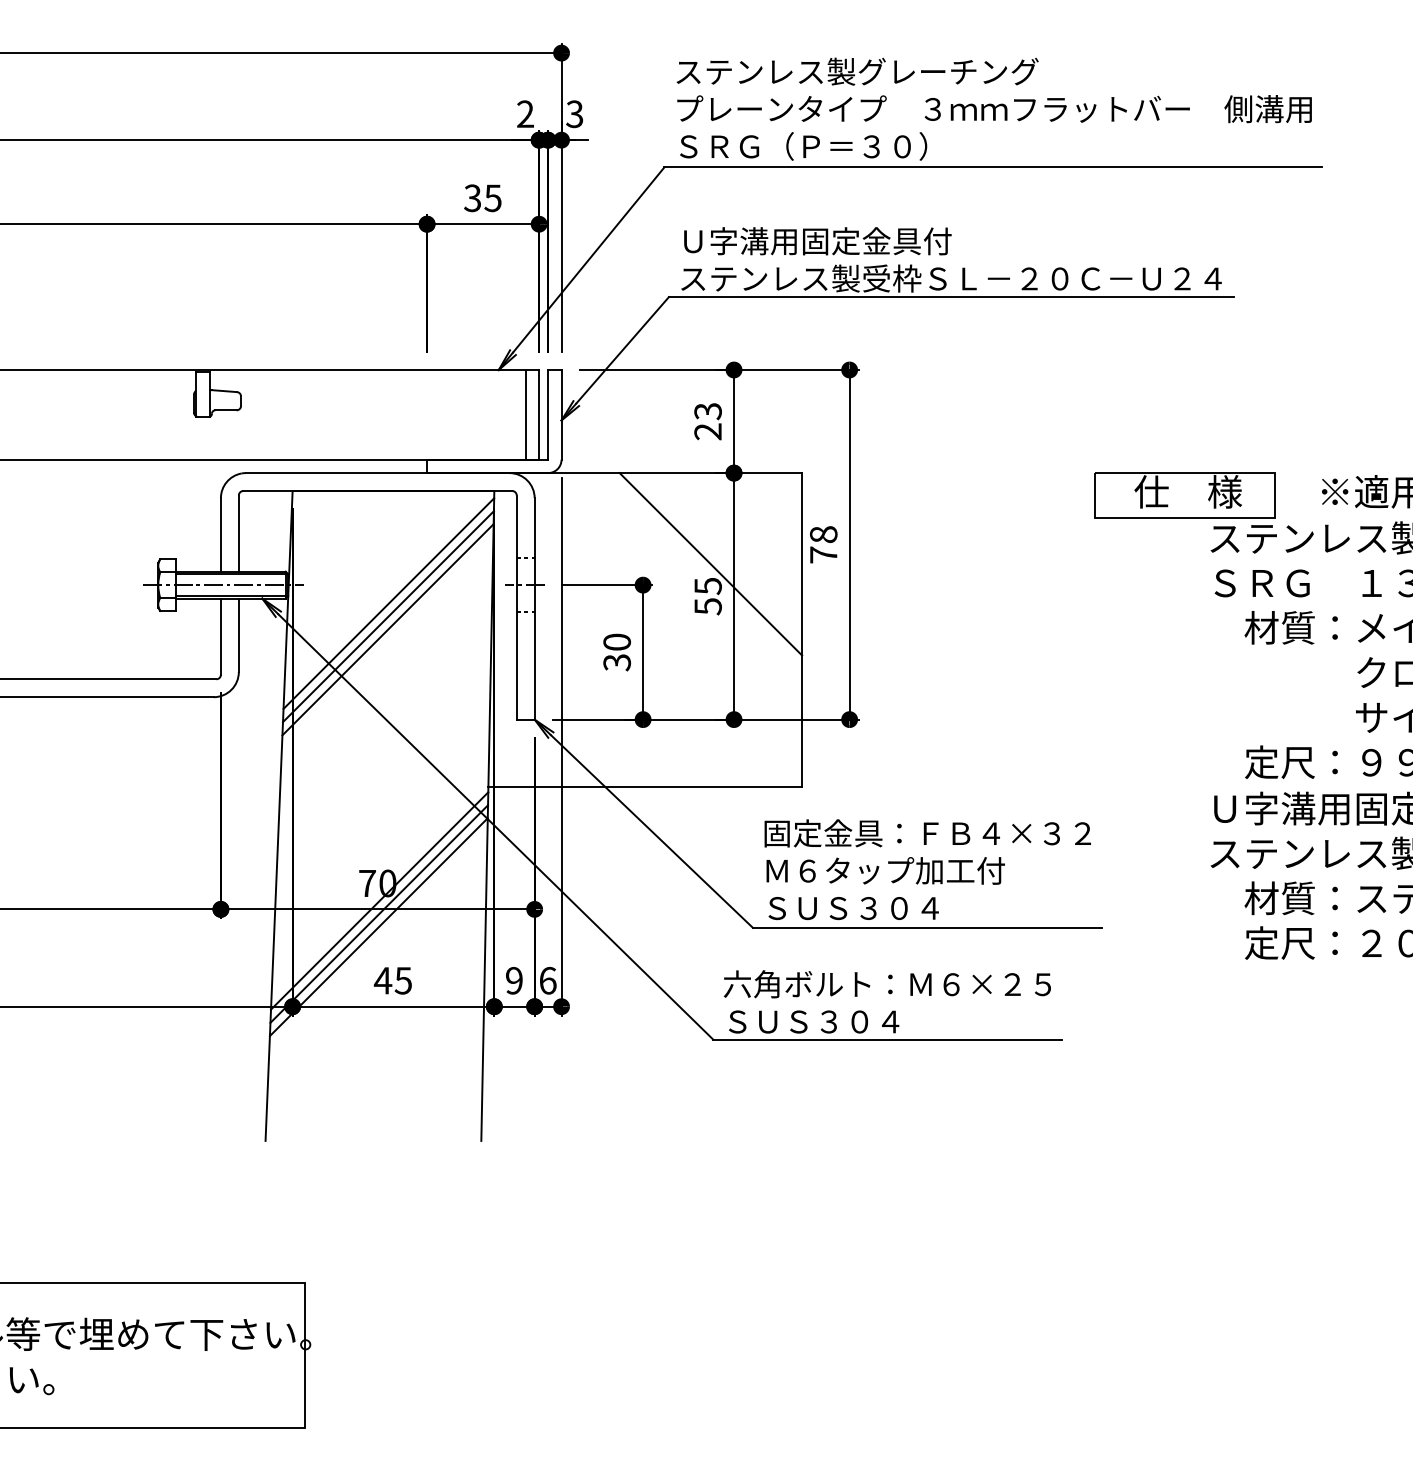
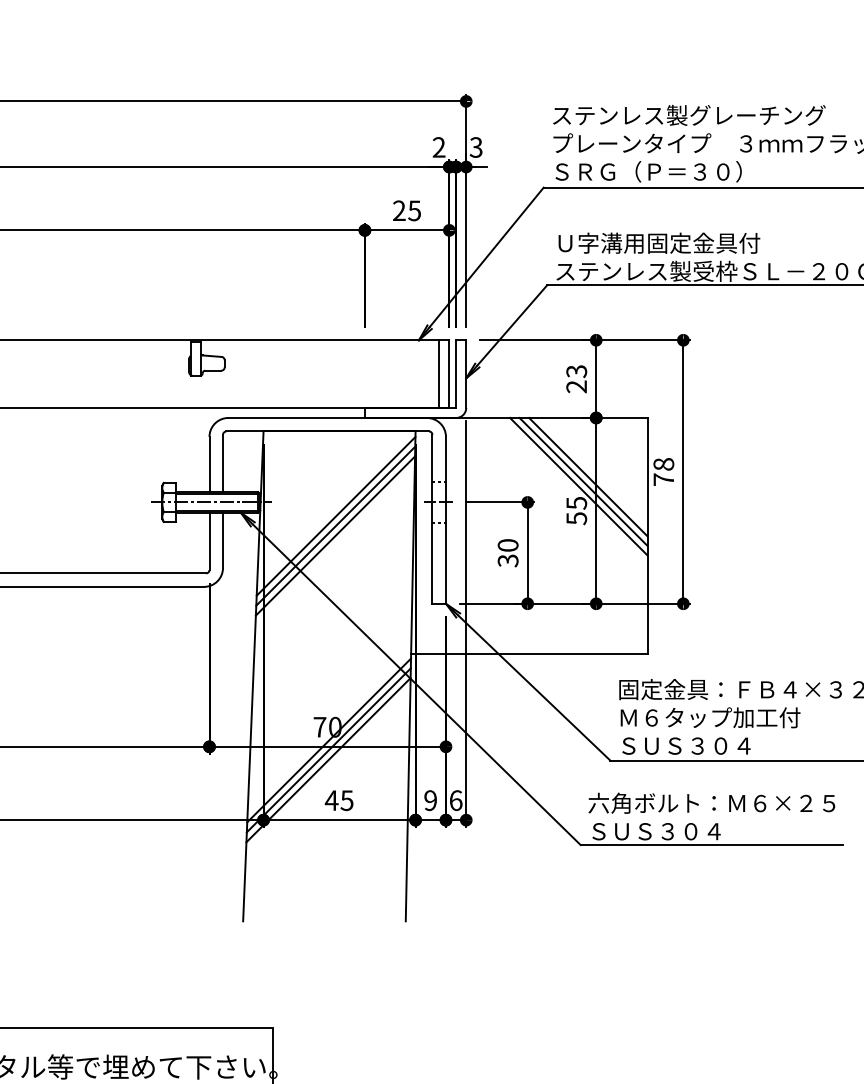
text: (472, 198) -> (399, 211), 35 -> 25
line: (723, 551) -> (588, 477), added
line: (717, 557) -> (583, 481), added

